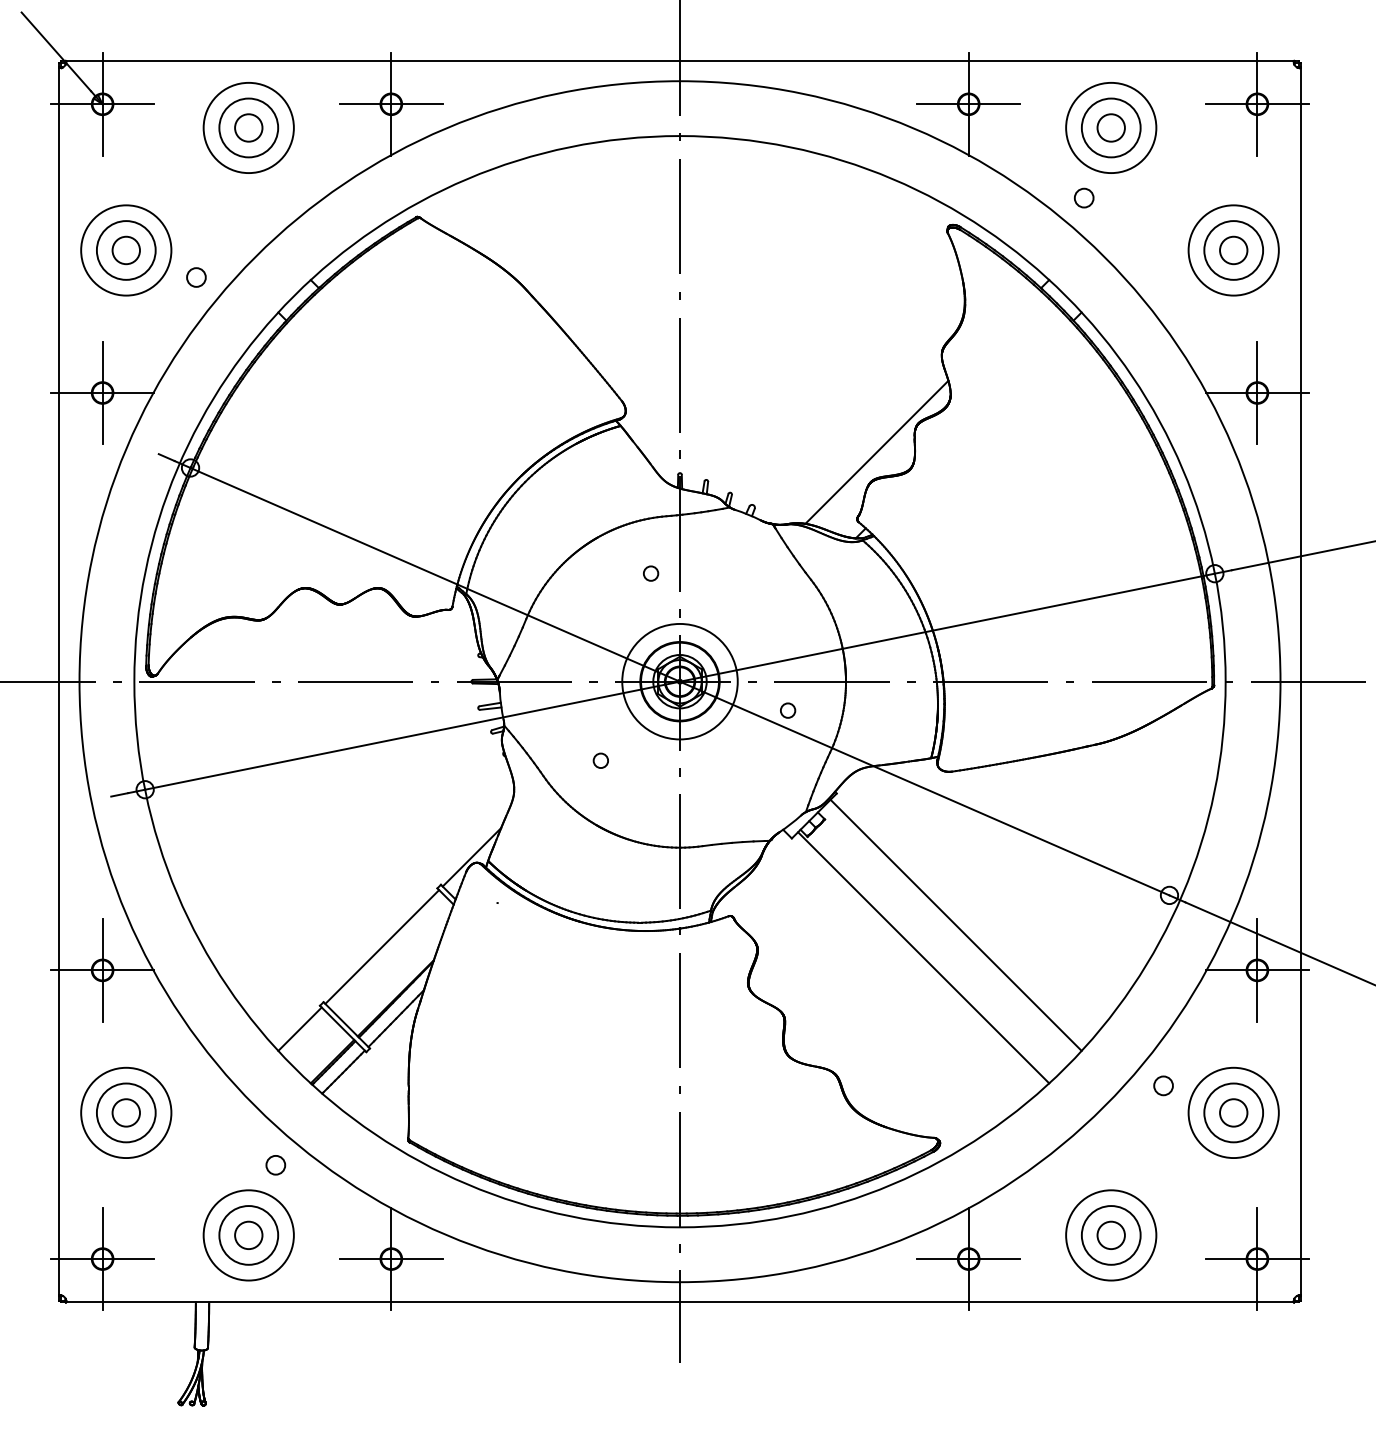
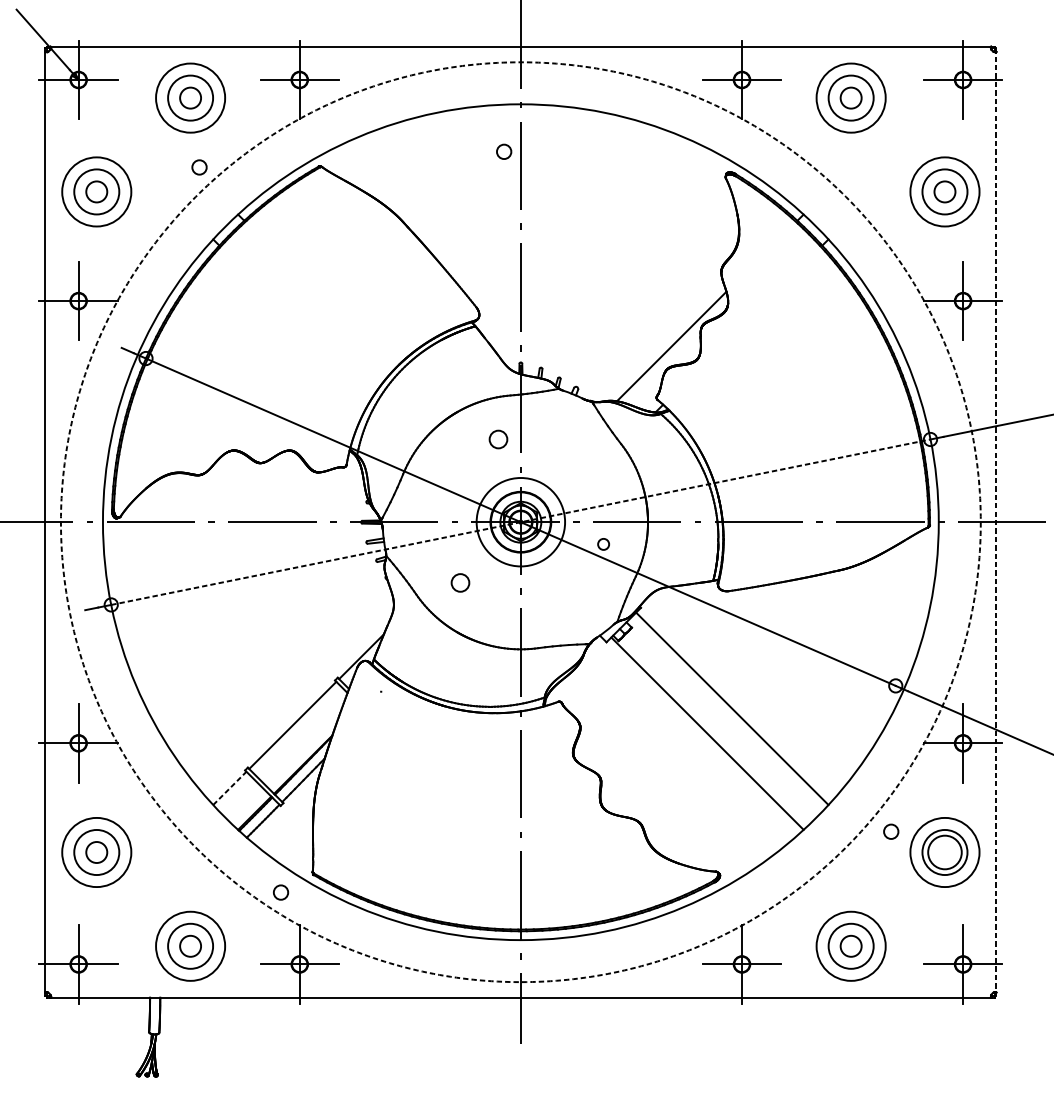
circle: (1084, 197) -> (504, 151), moved
circle: (196, 277) -> (199, 167), moved
circle: (651, 573) -> (499, 439), size x1.6
circle: (679, 681) -> (520, 522), solid -> dashed
line: (680, 681) -> (521, 522), solid -> dashed
line: (1300, 681) -> (996, 522), solid -> dashed
circle: (600, 760) -> (459, 582), size x1.6
line: (300, 1029) -> (230, 788), solid -> dashed
circle: (1233, 1112) -> (944, 852), size x1.6
circle: (275, 1165) -> (280, 892), moved

